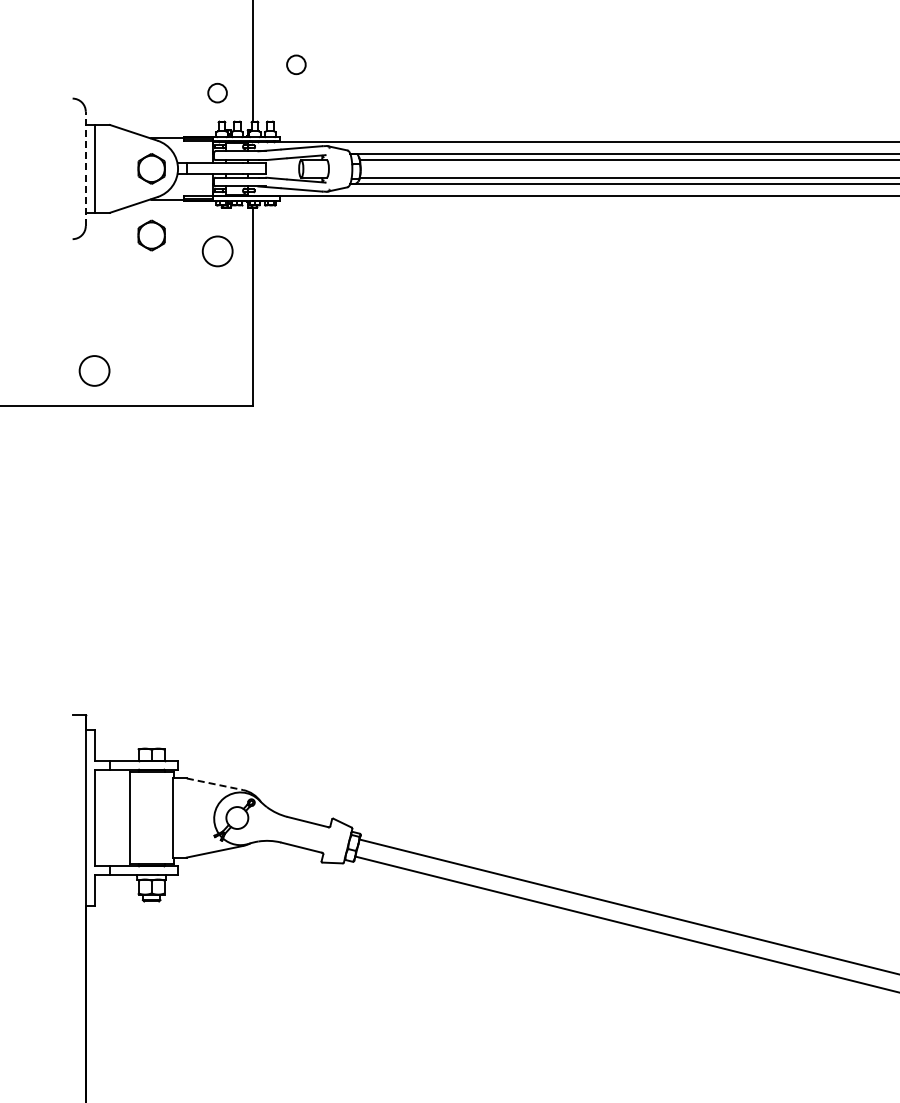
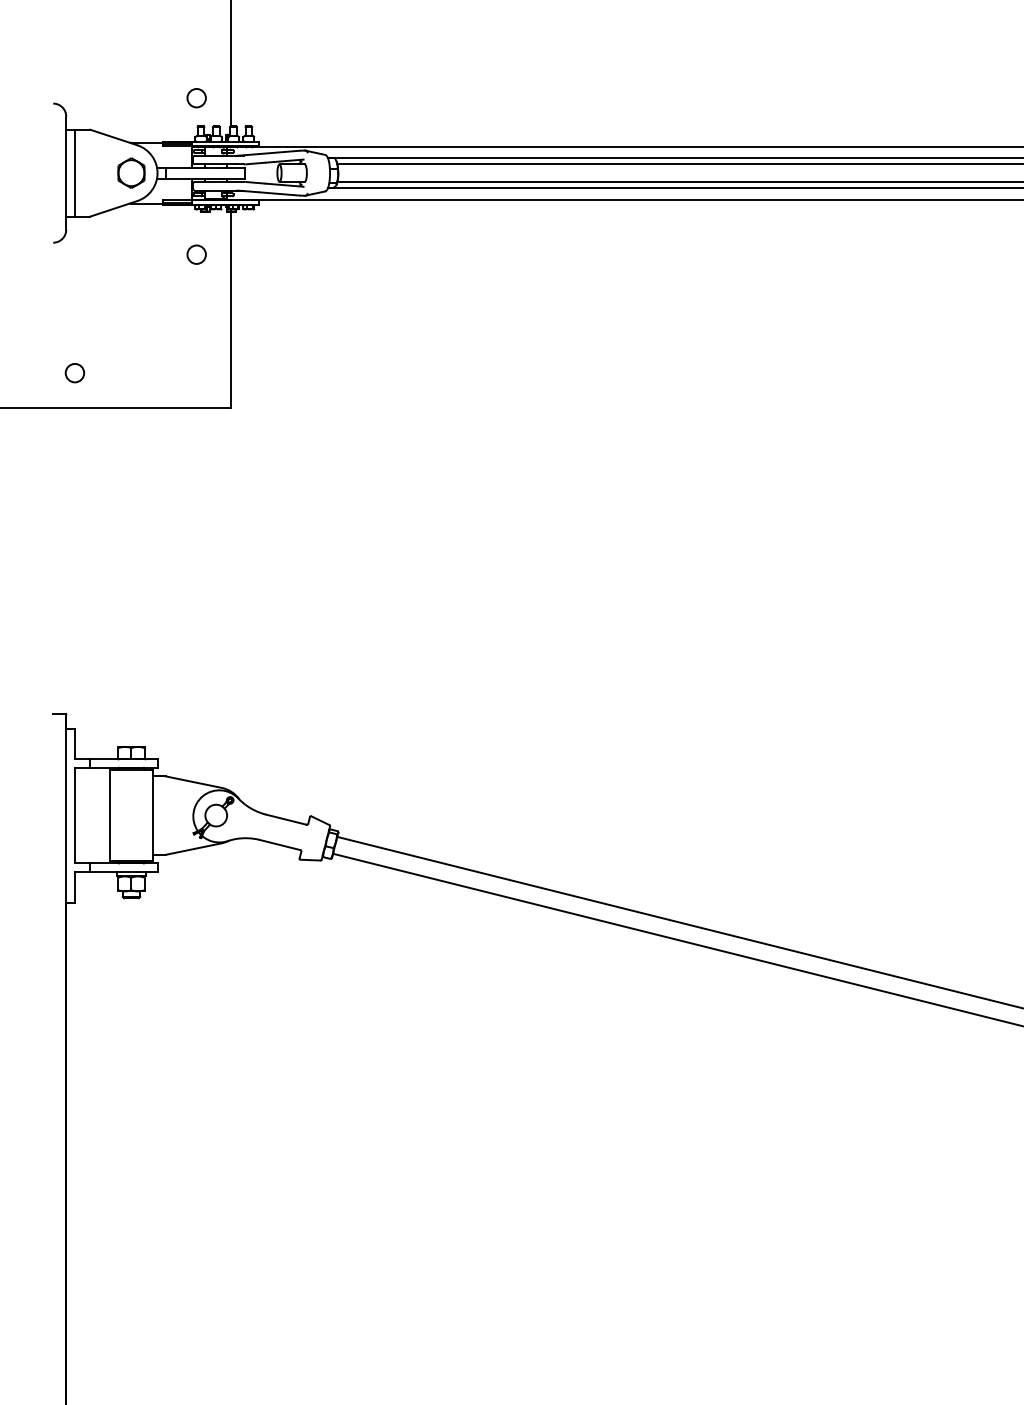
circle: (296, 65) -> (274, 70), removed
line: (86, 169) -> (66, 173), dashed -> solid
part: (151, 234) -> (131, 238), removed
circle: (217, 251) -> (196, 254), size x0.62
circle: (94, 370) -> (74, 372), size x0.62
line: (215, 784) -> (194, 782), dashed -> solid

